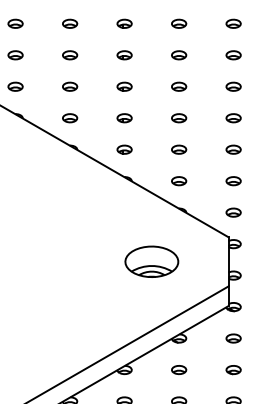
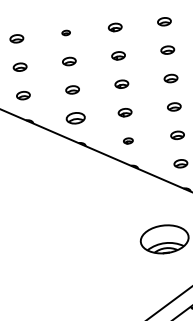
part: (70, 23) -> (66, 32), size x0.6
part: (70, 118) -> (76, 118), size x1.4
part: (124, 149) -> (128, 140), size x0.7

